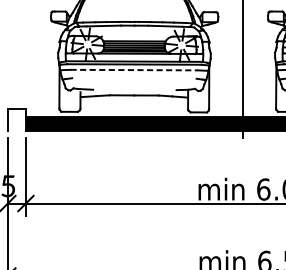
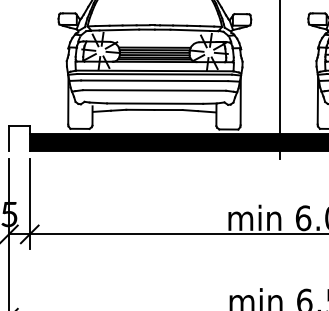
line: (134, 69) -> (154, 80), dashed -> solid
line: (134, 78) -> (154, 90), added
line: (135, 89) -> (155, 103), added

